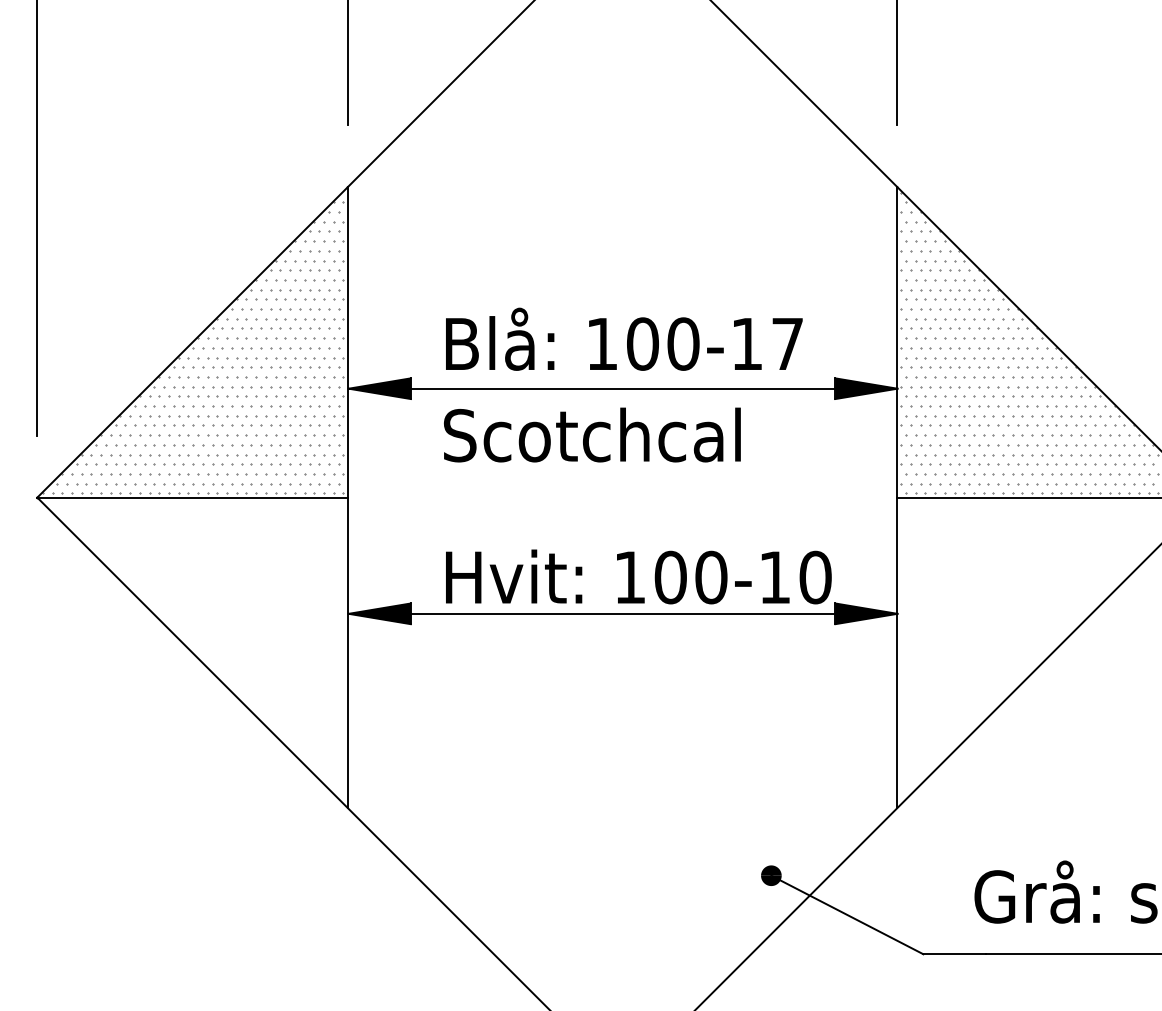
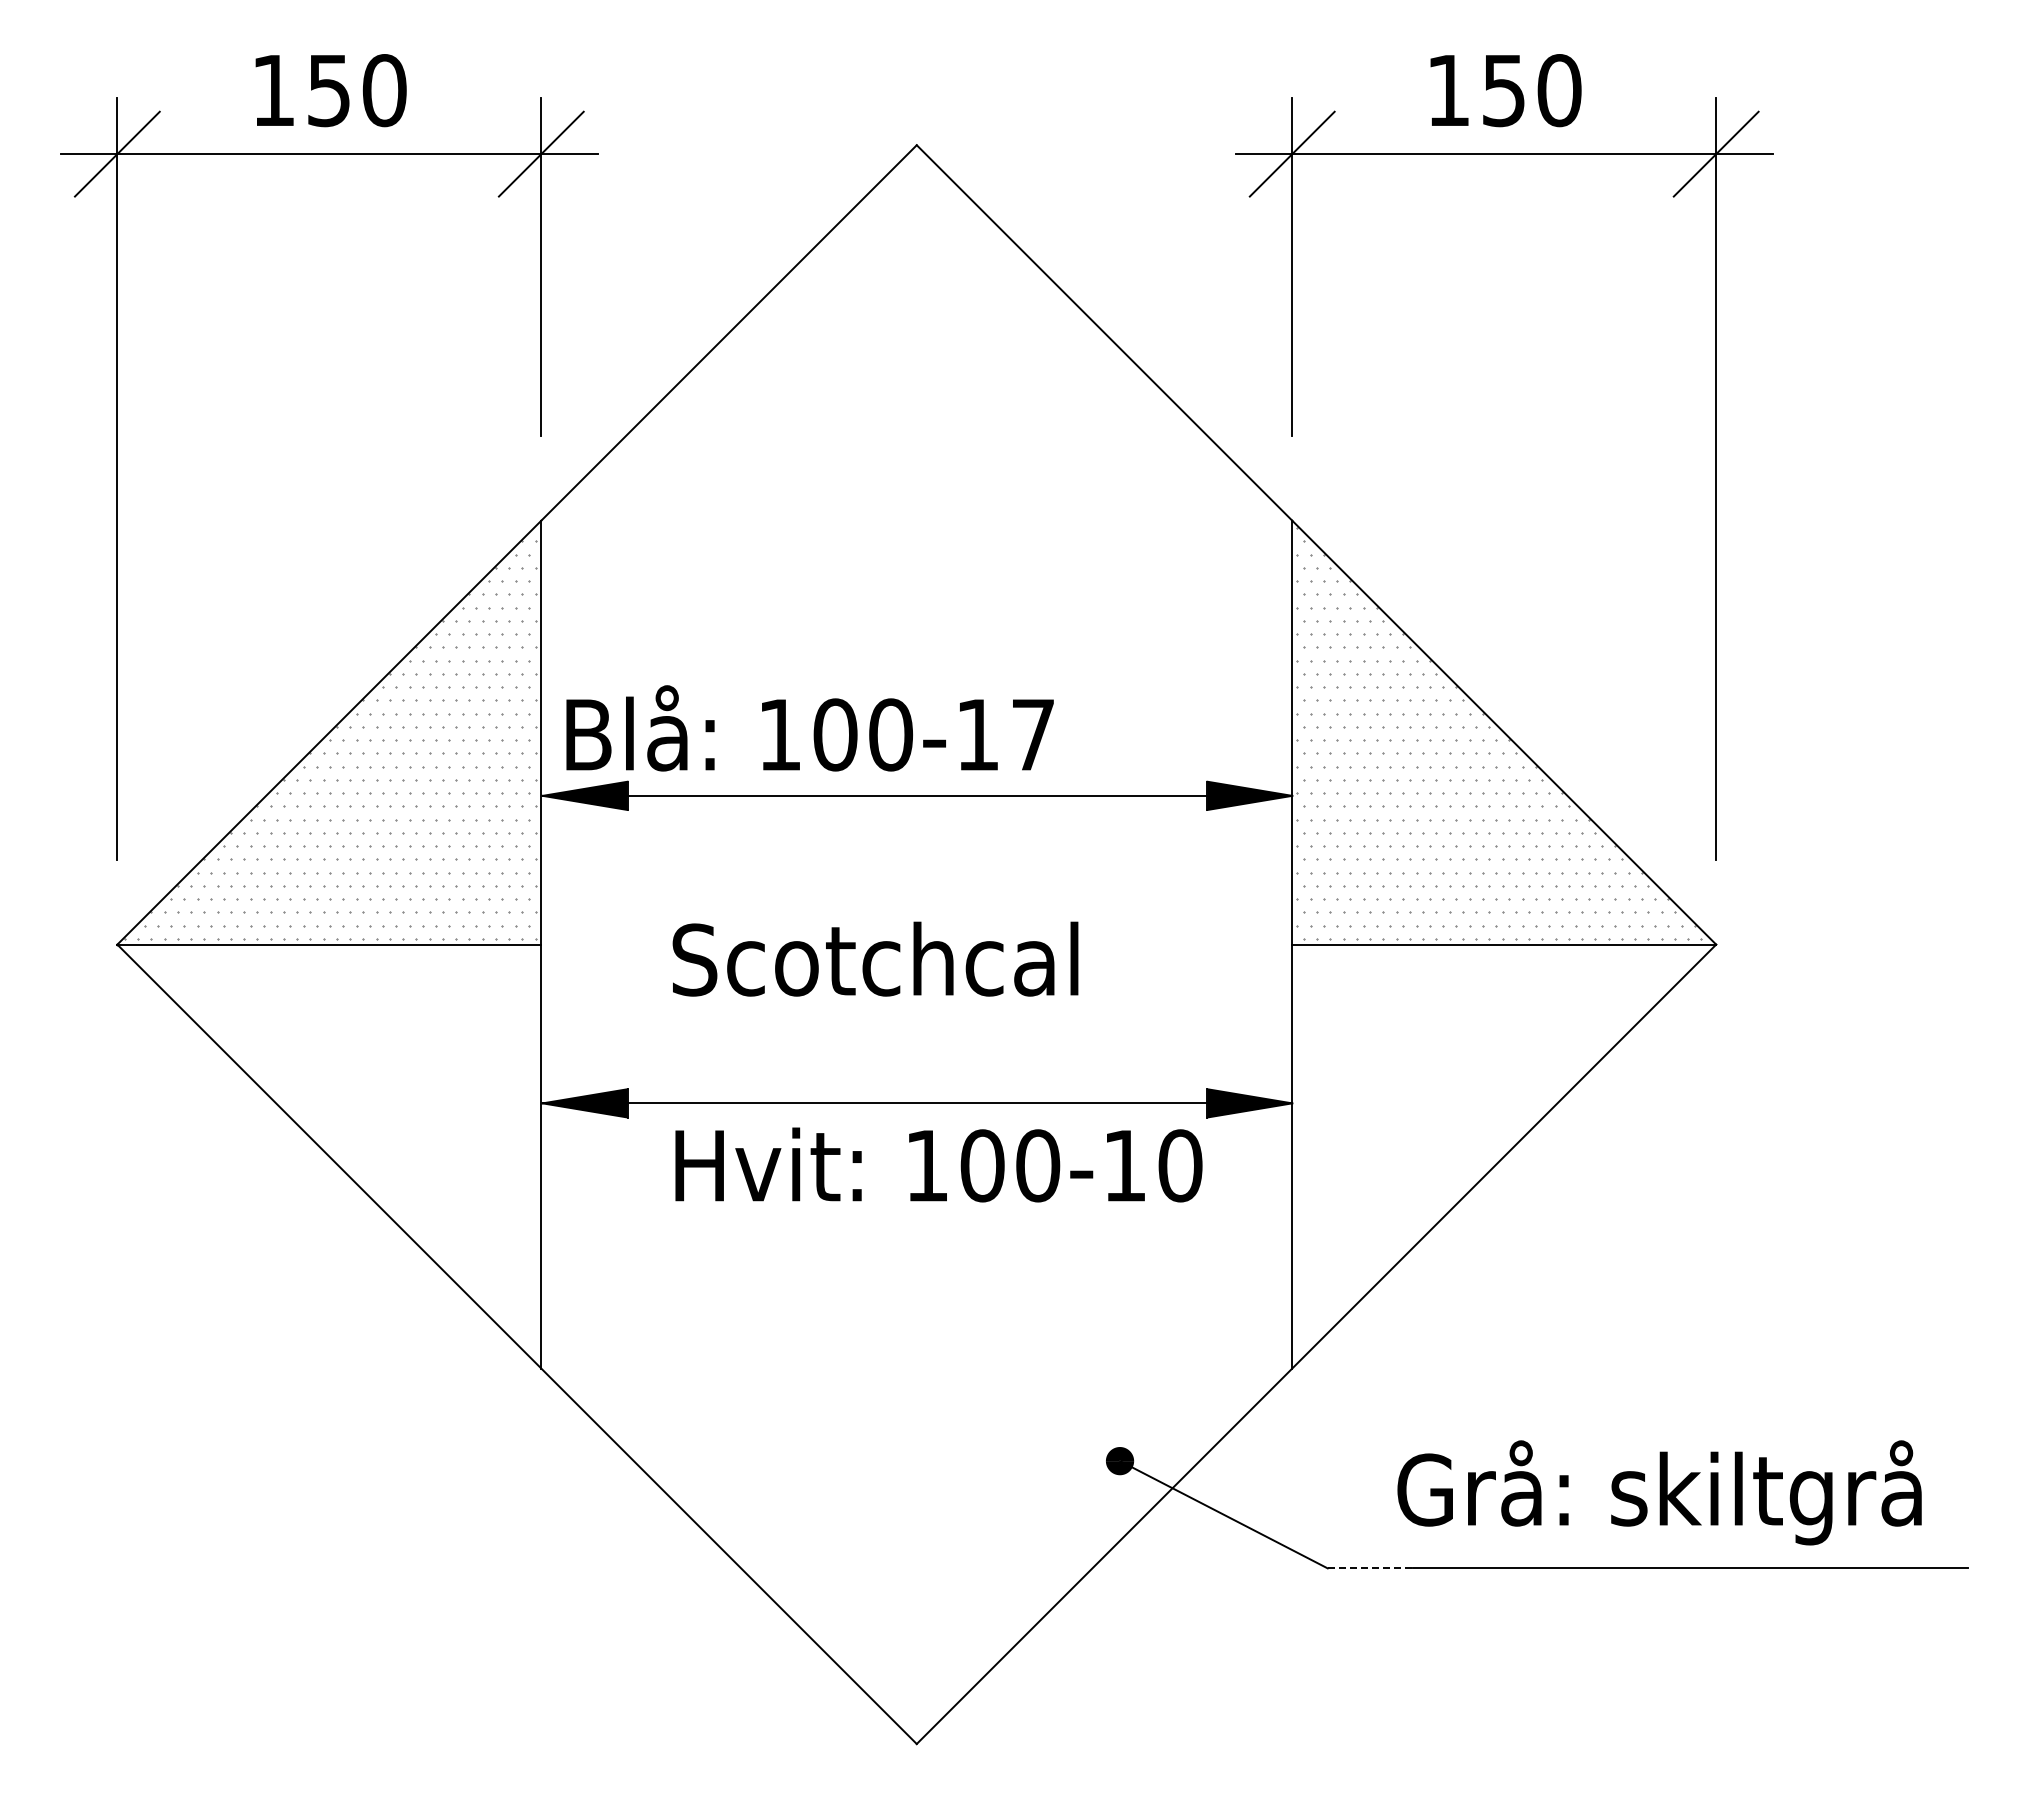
text: (623, 339) -> (809, 728), moved
text: (592, 434) -> (875, 958), moved
text: (638, 576) -> (938, 1164), moved
line: (954, 954) -> (1370, 1568), solid -> dashed

